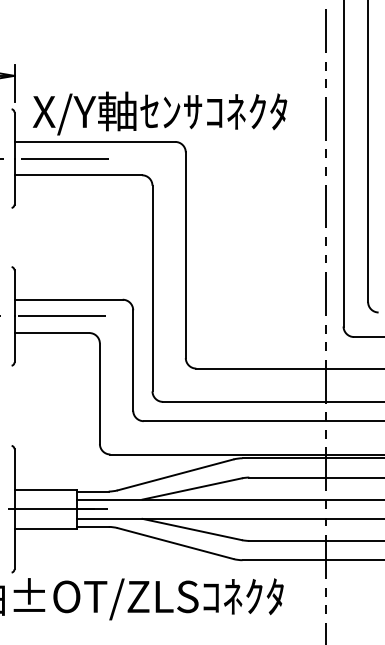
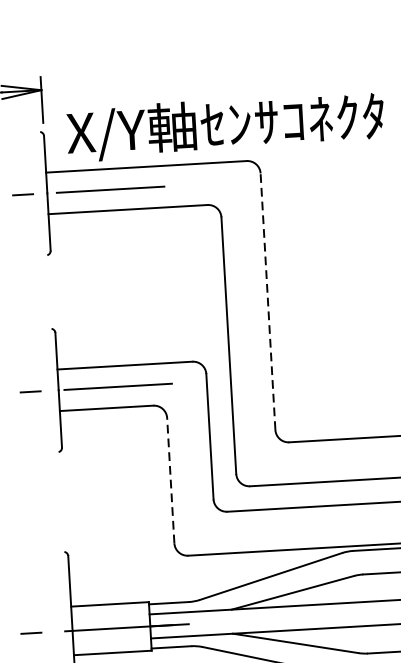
line: (185, 255) -> (267, 302), solid -> dashed
line: (99, 393) -> (170, 480), solid -> dashed

